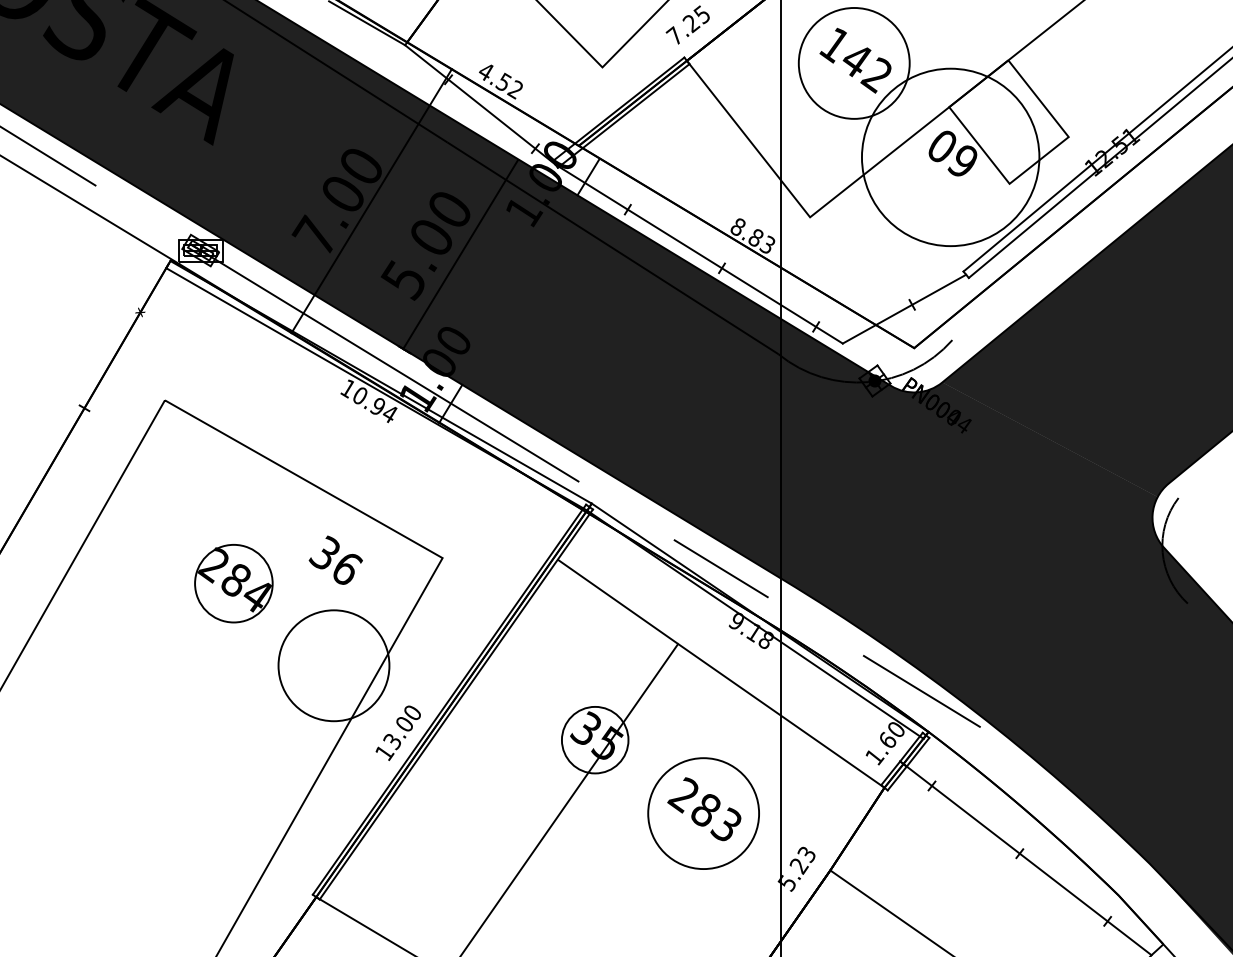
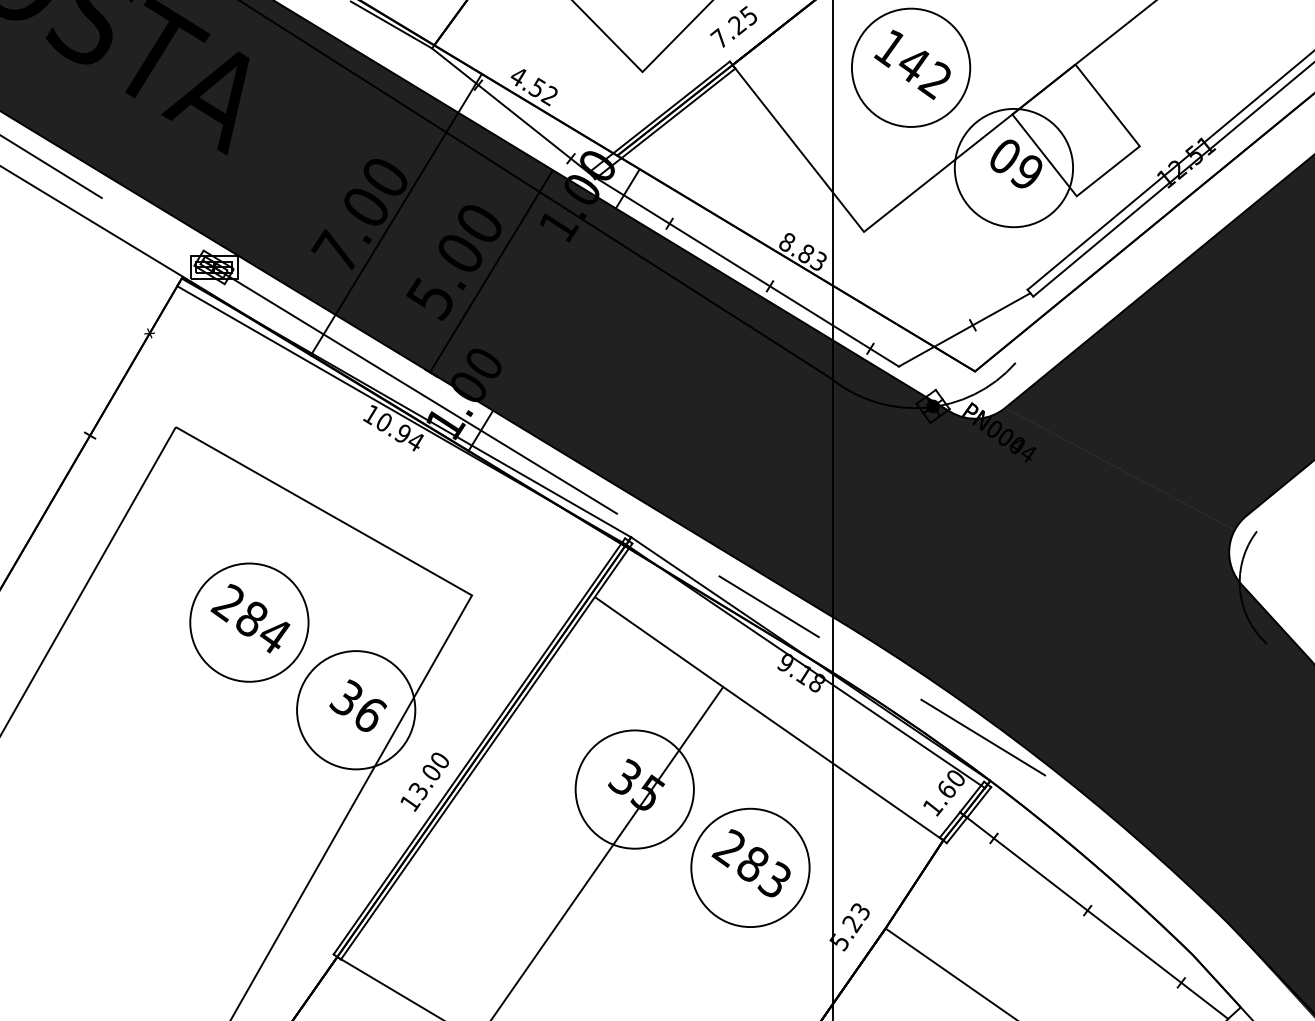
circle: (950, 156) -> (1013, 167), size x0.62
text: (336, 560) -> (358, 705), moved
circle: (233, 583) -> (249, 622), size x1.43
circle: (594, 740) -> (634, 789), size x1.67

